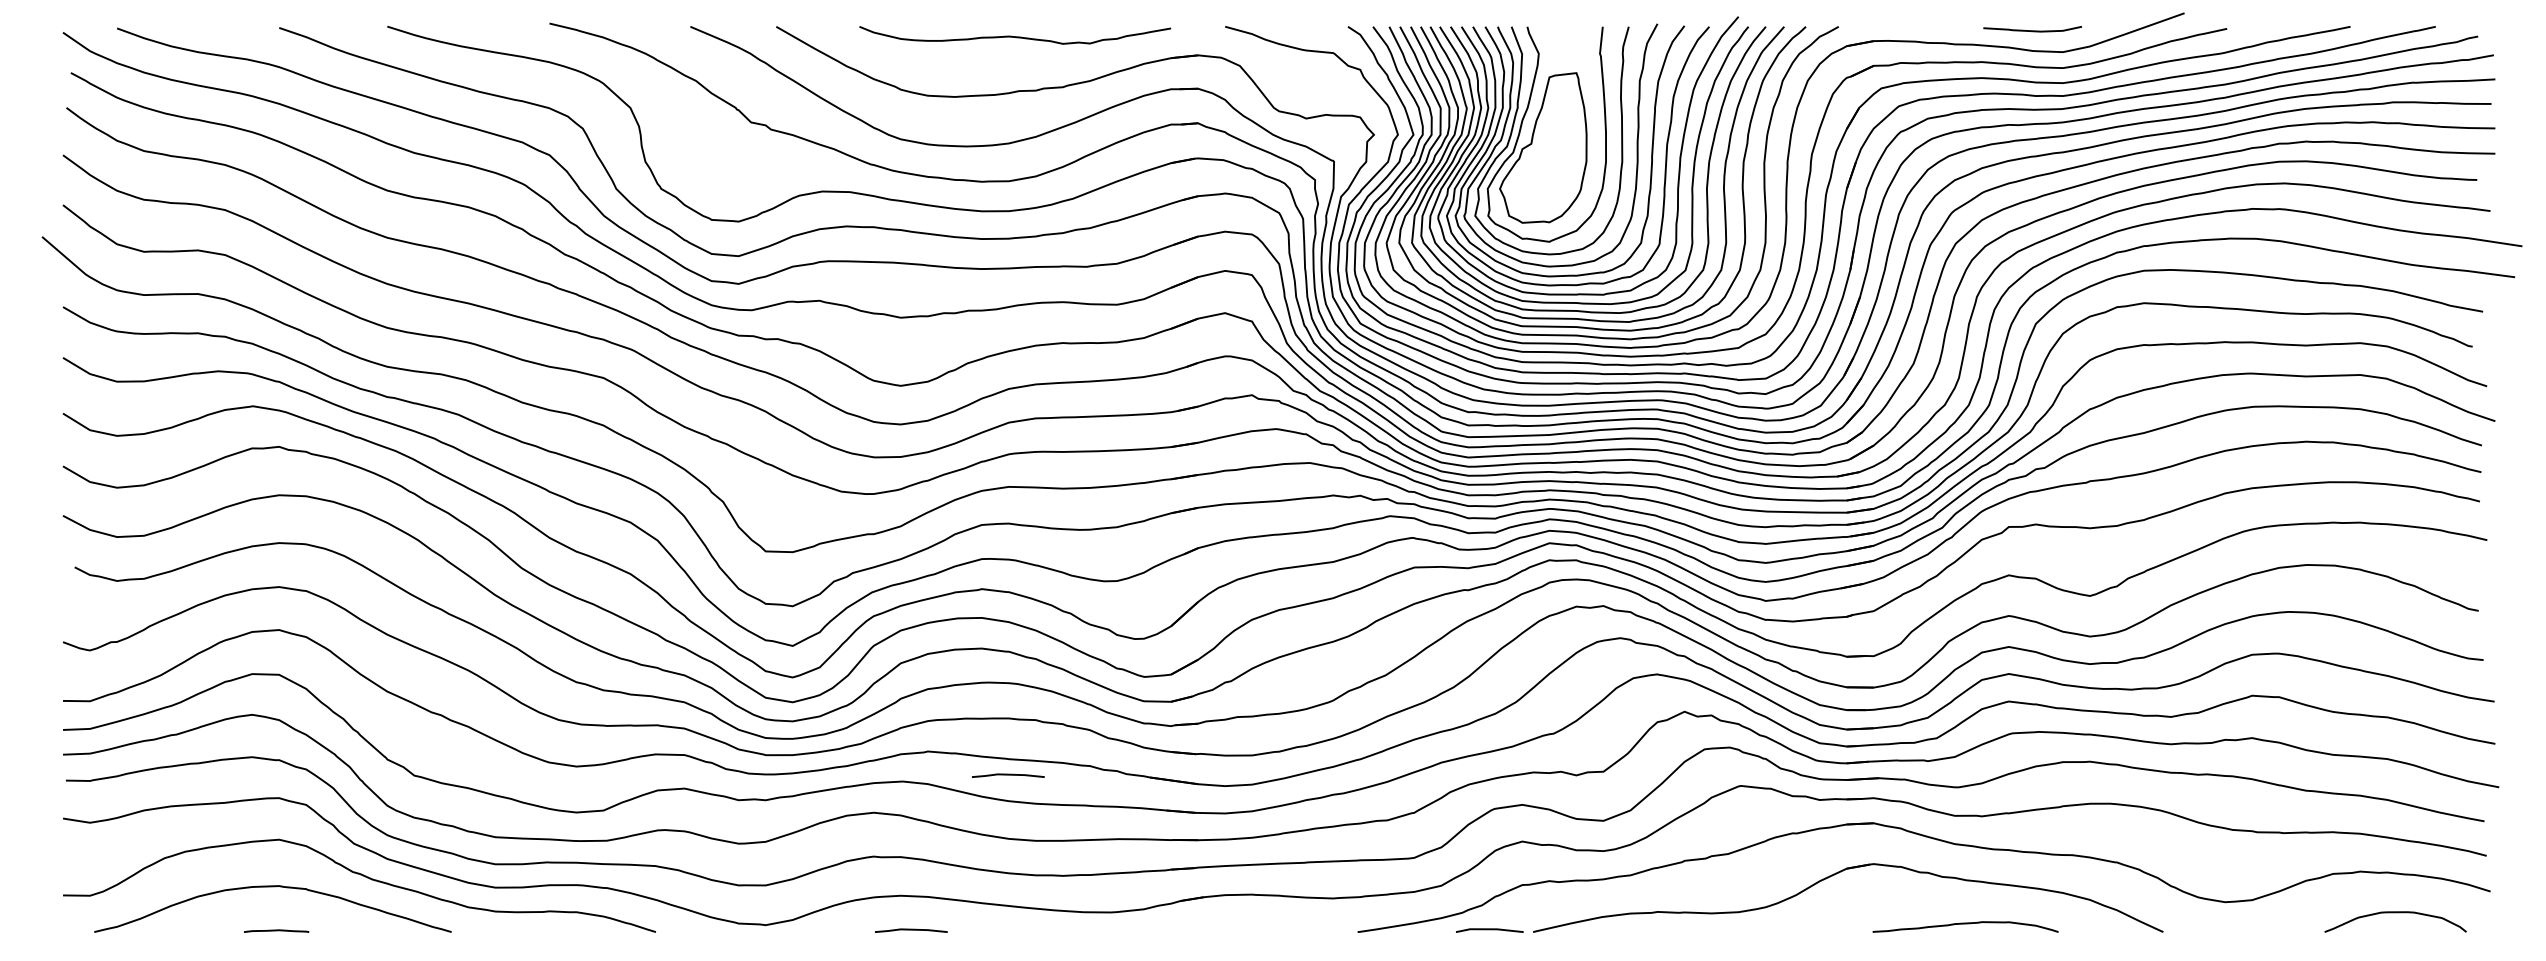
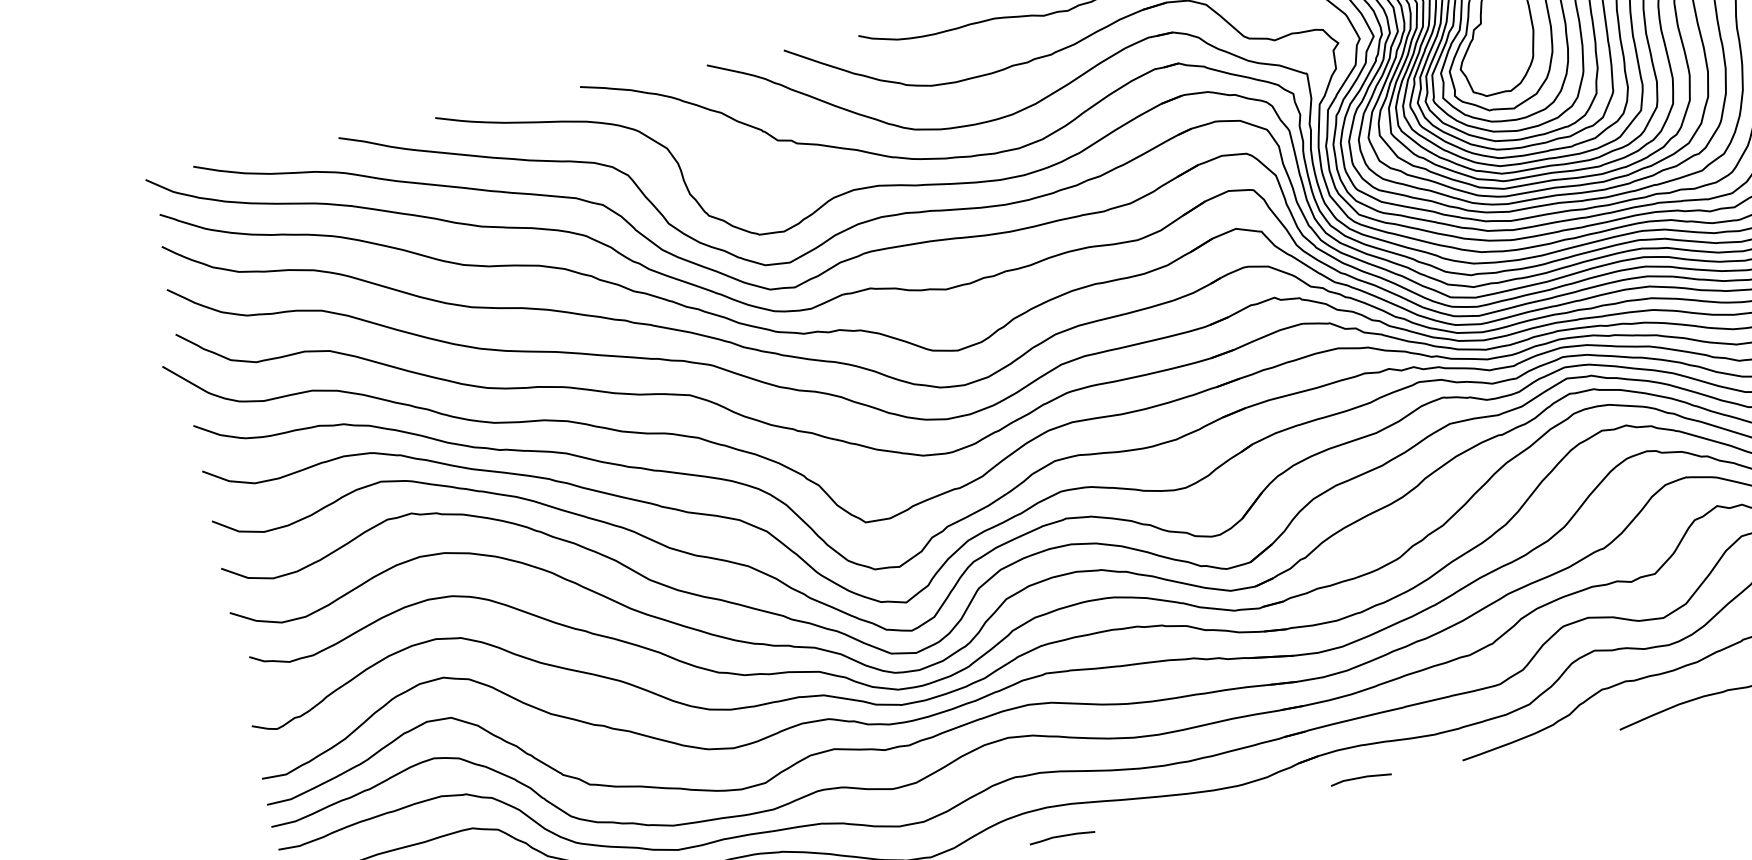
line: (1008, 775) -> (1122, 680), removed
line: (1489, 930) -> (1360, 778), moved

